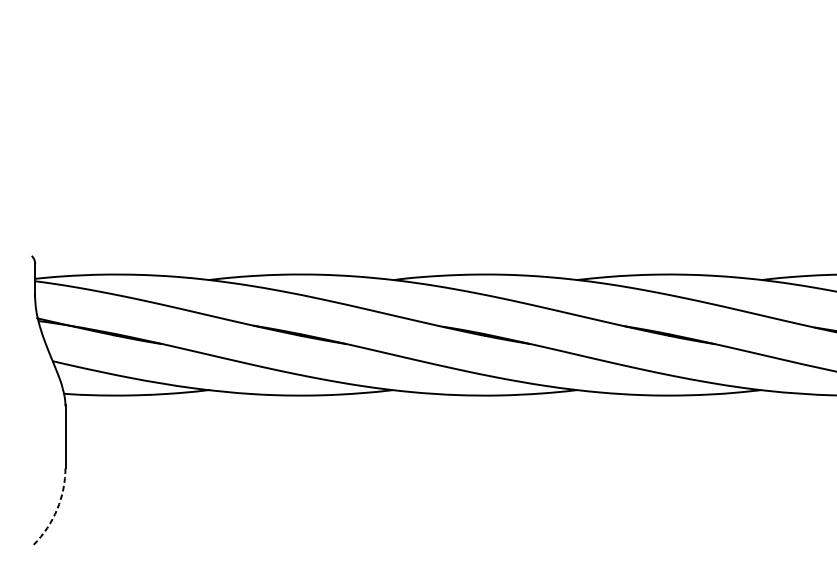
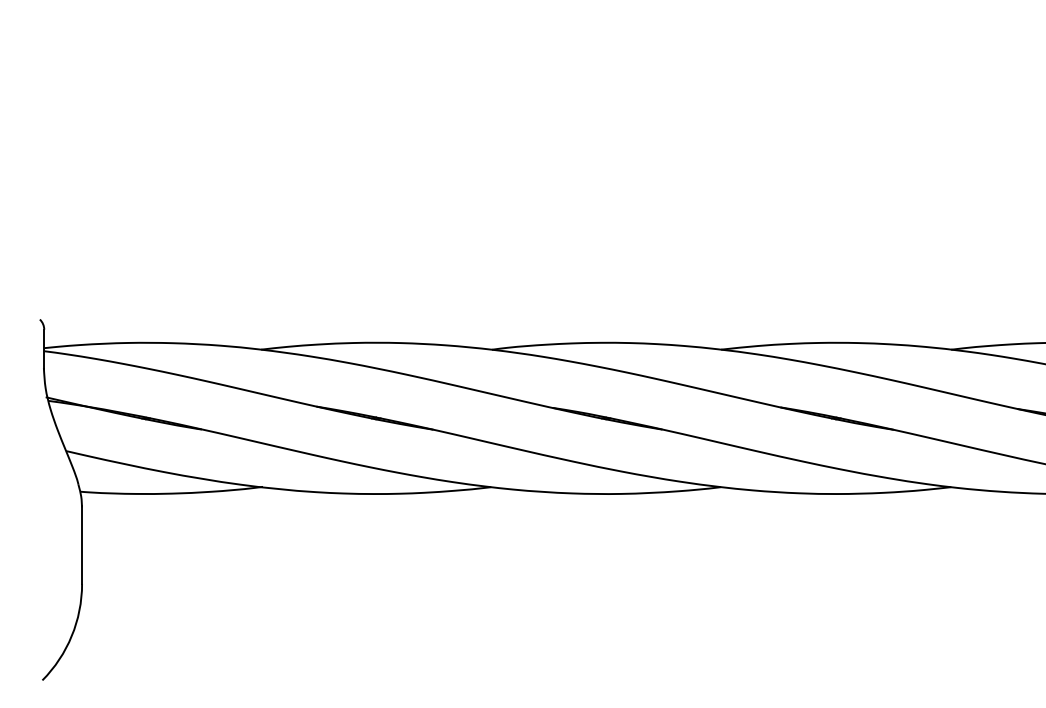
arc: (57, 509) -> (71, 636), dashed -> solid

